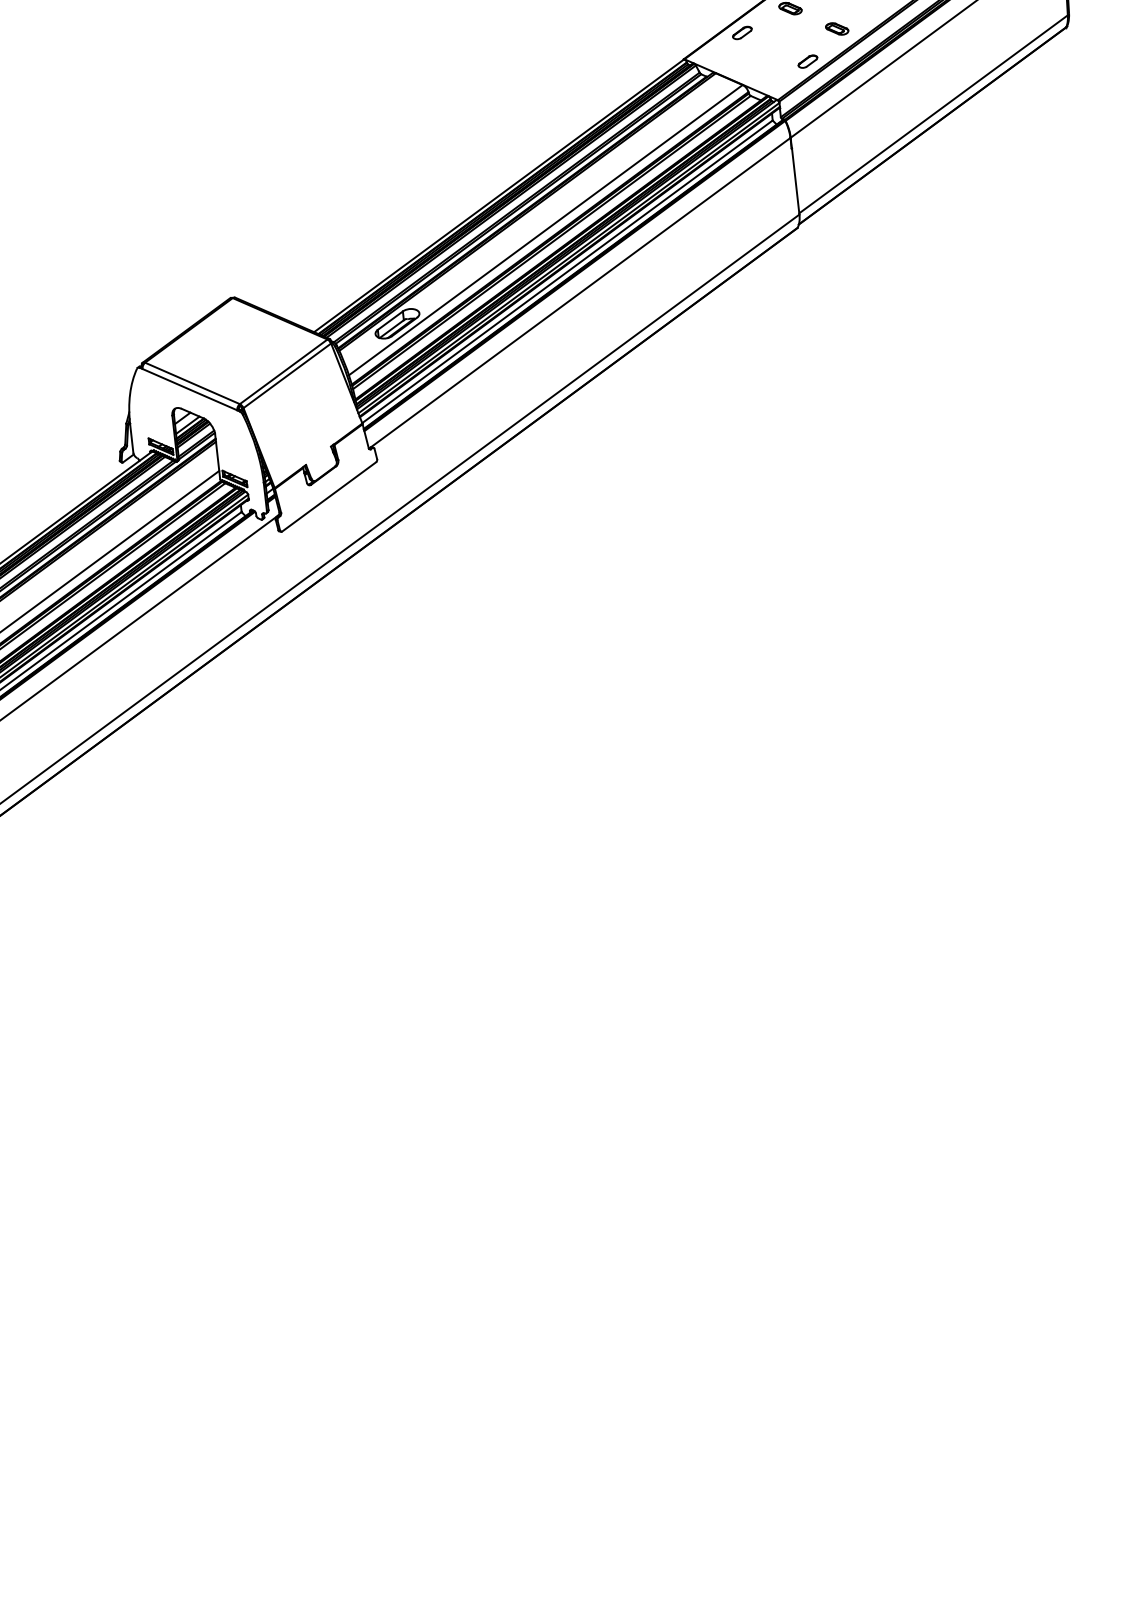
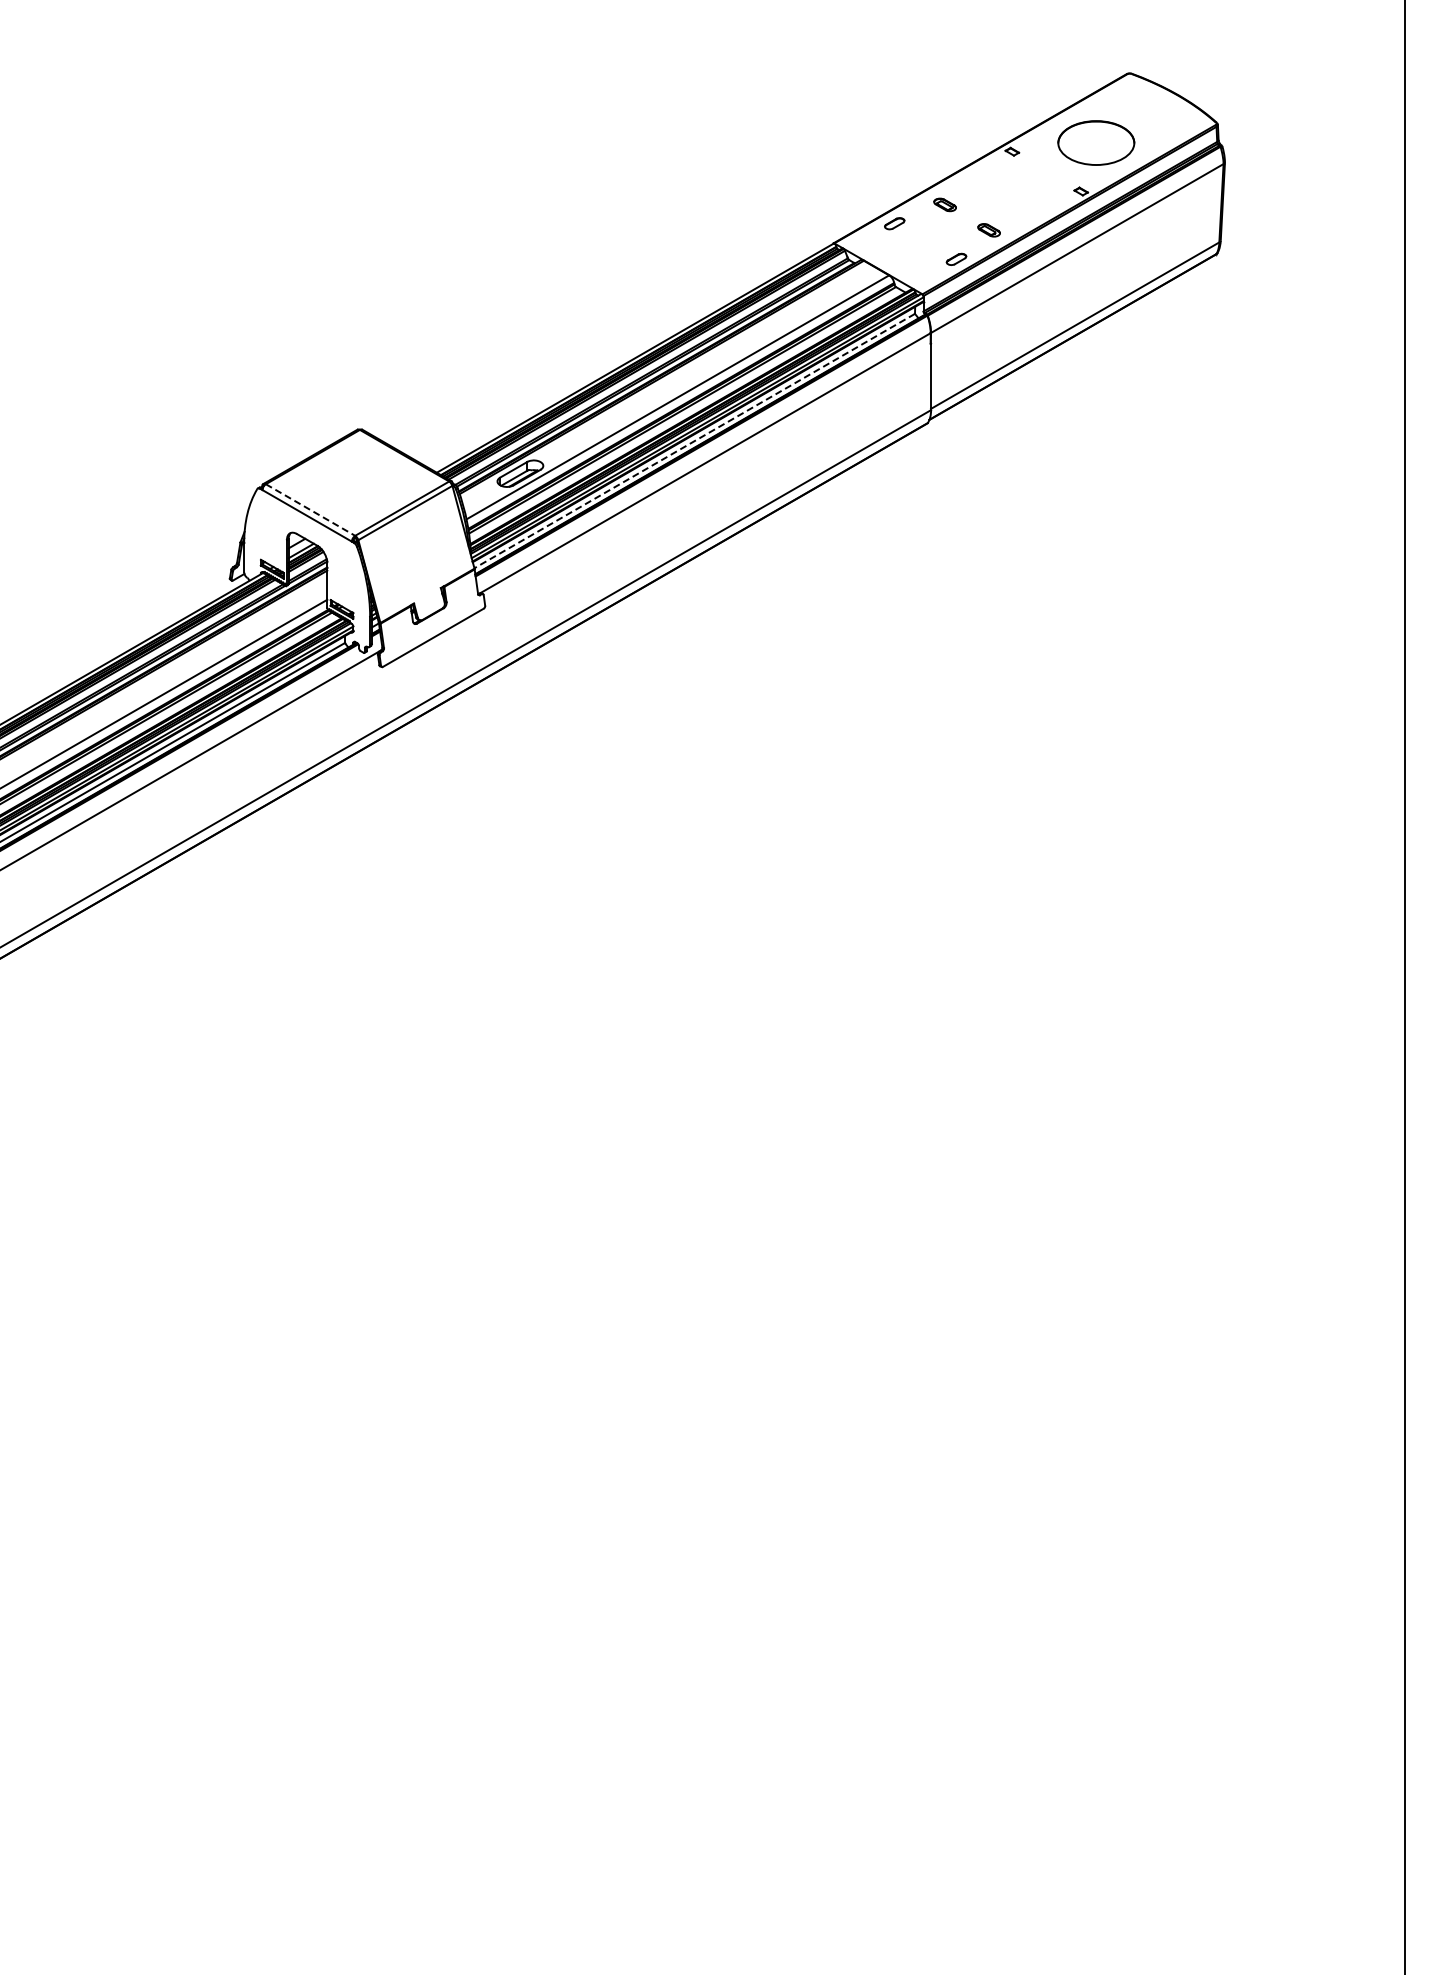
line: (567, 272) -> (694, 441), solid -> dashed
line: (192, 383) -> (310, 510), solid -> dashed

